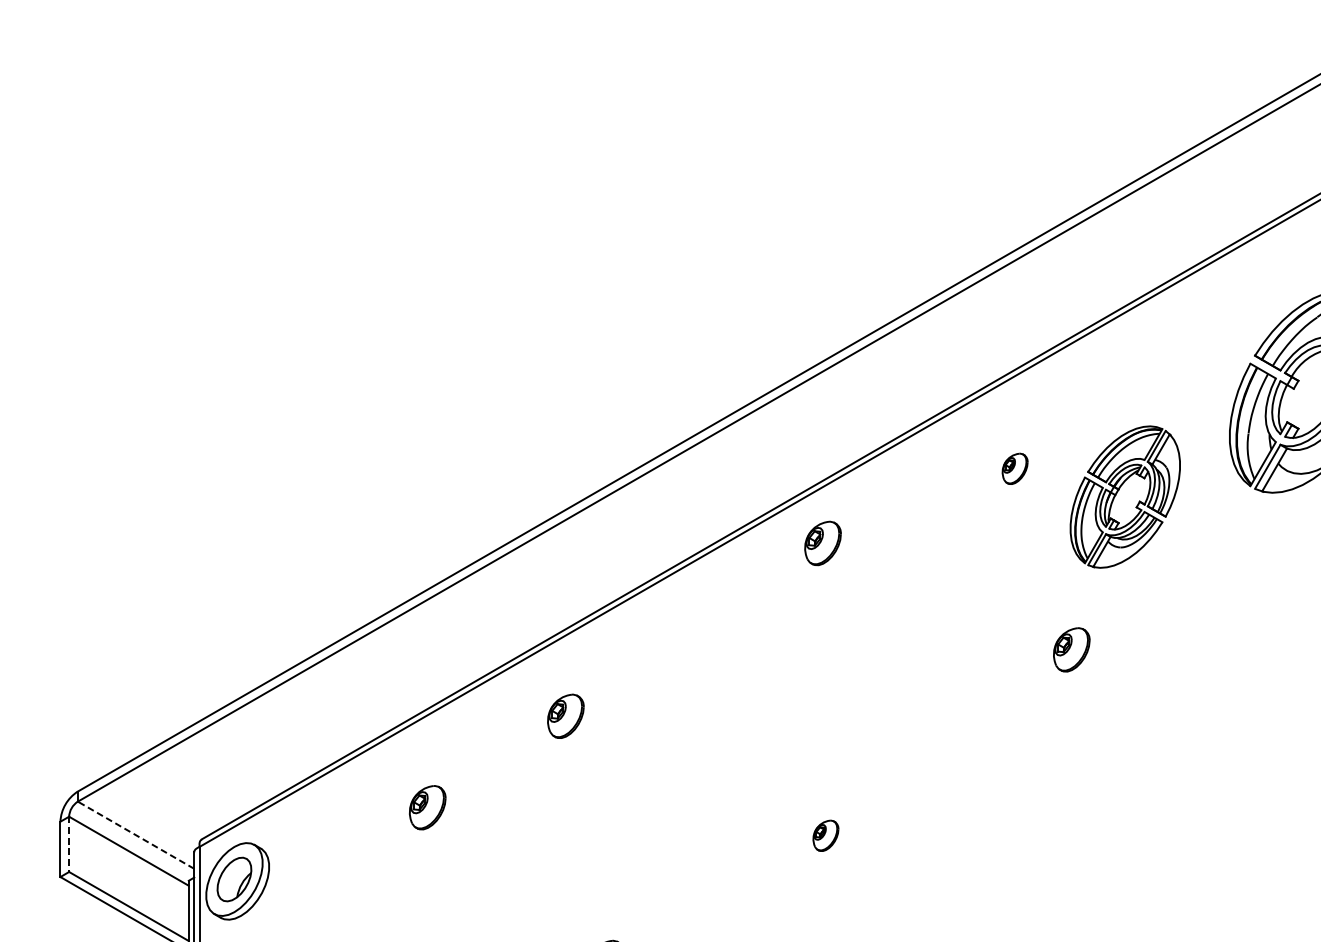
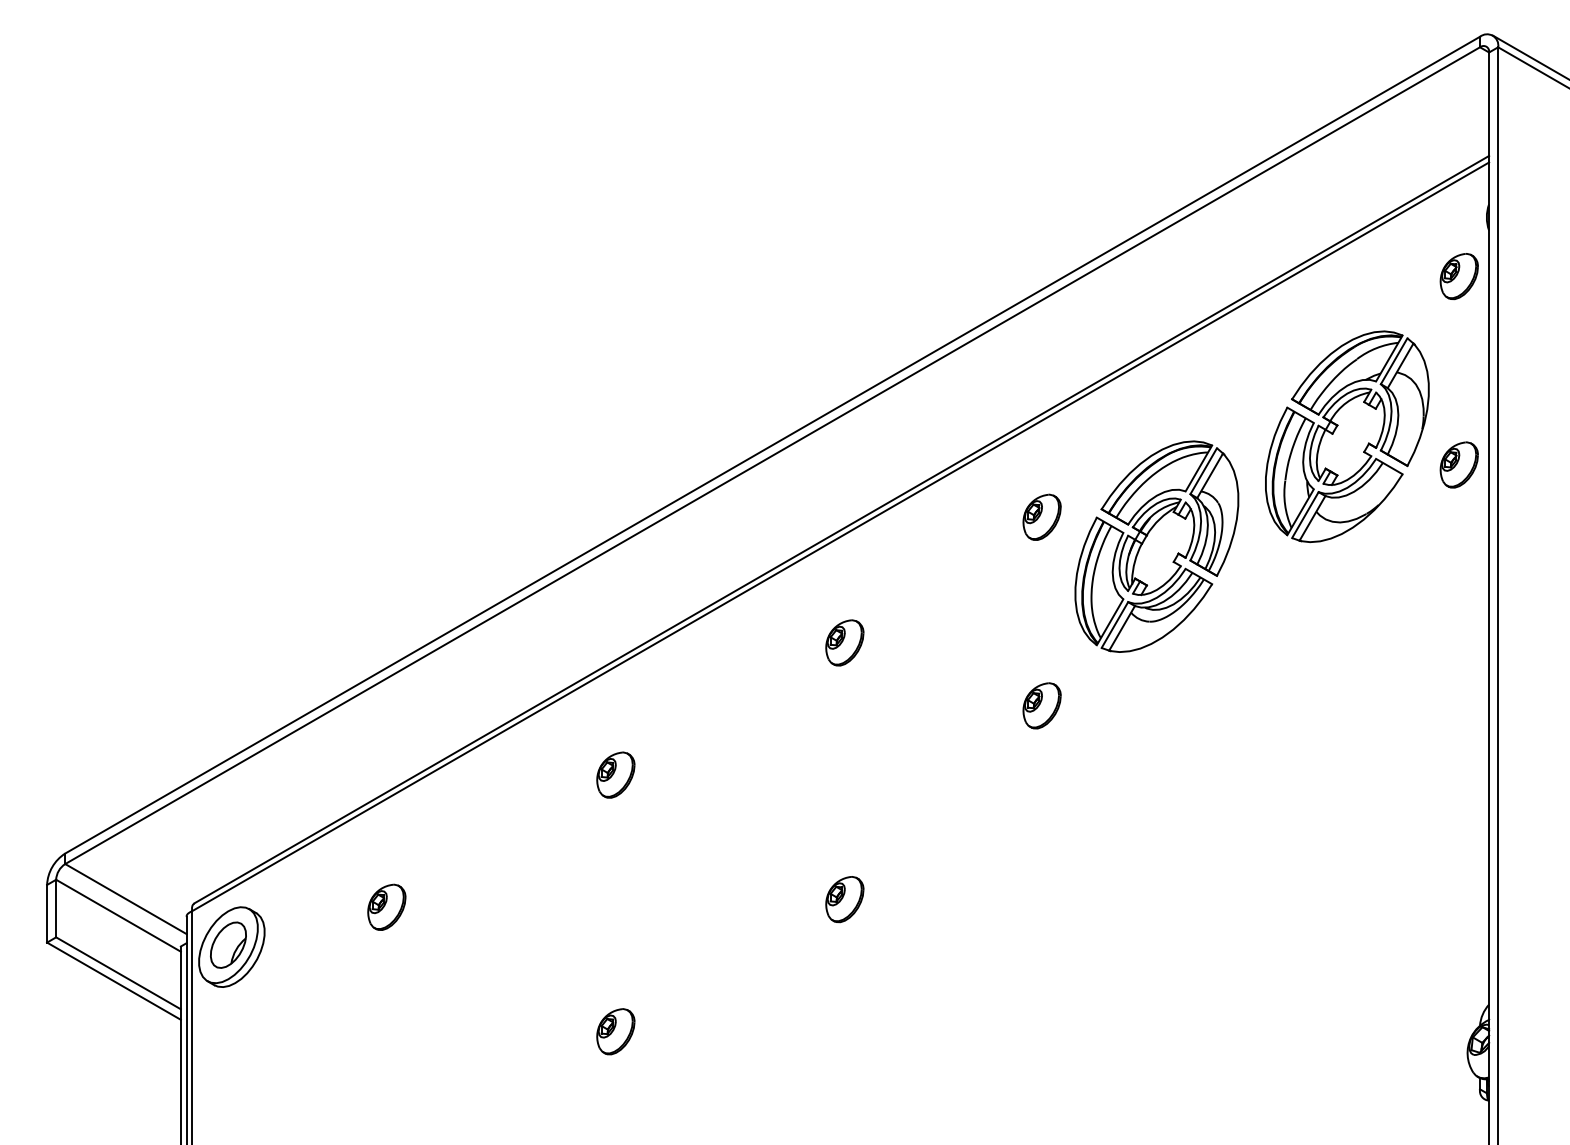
part: (1014, 468) -> (1041, 516), size x1.43
part: (1124, 496) -> (1156, 546), size x1.43
part: (822, 543) -> (844, 642), moved
part: (1071, 649) -> (1041, 705), moved
part: (565, 715) -> (615, 774), moved
part: (427, 806) -> (386, 906), moved
line: (135, 834) -> (125, 898), dashed -> solid
part: (825, 835) -> (844, 899), size x1.43
line: (69, 844) -> (56, 908), dashed -> solid

